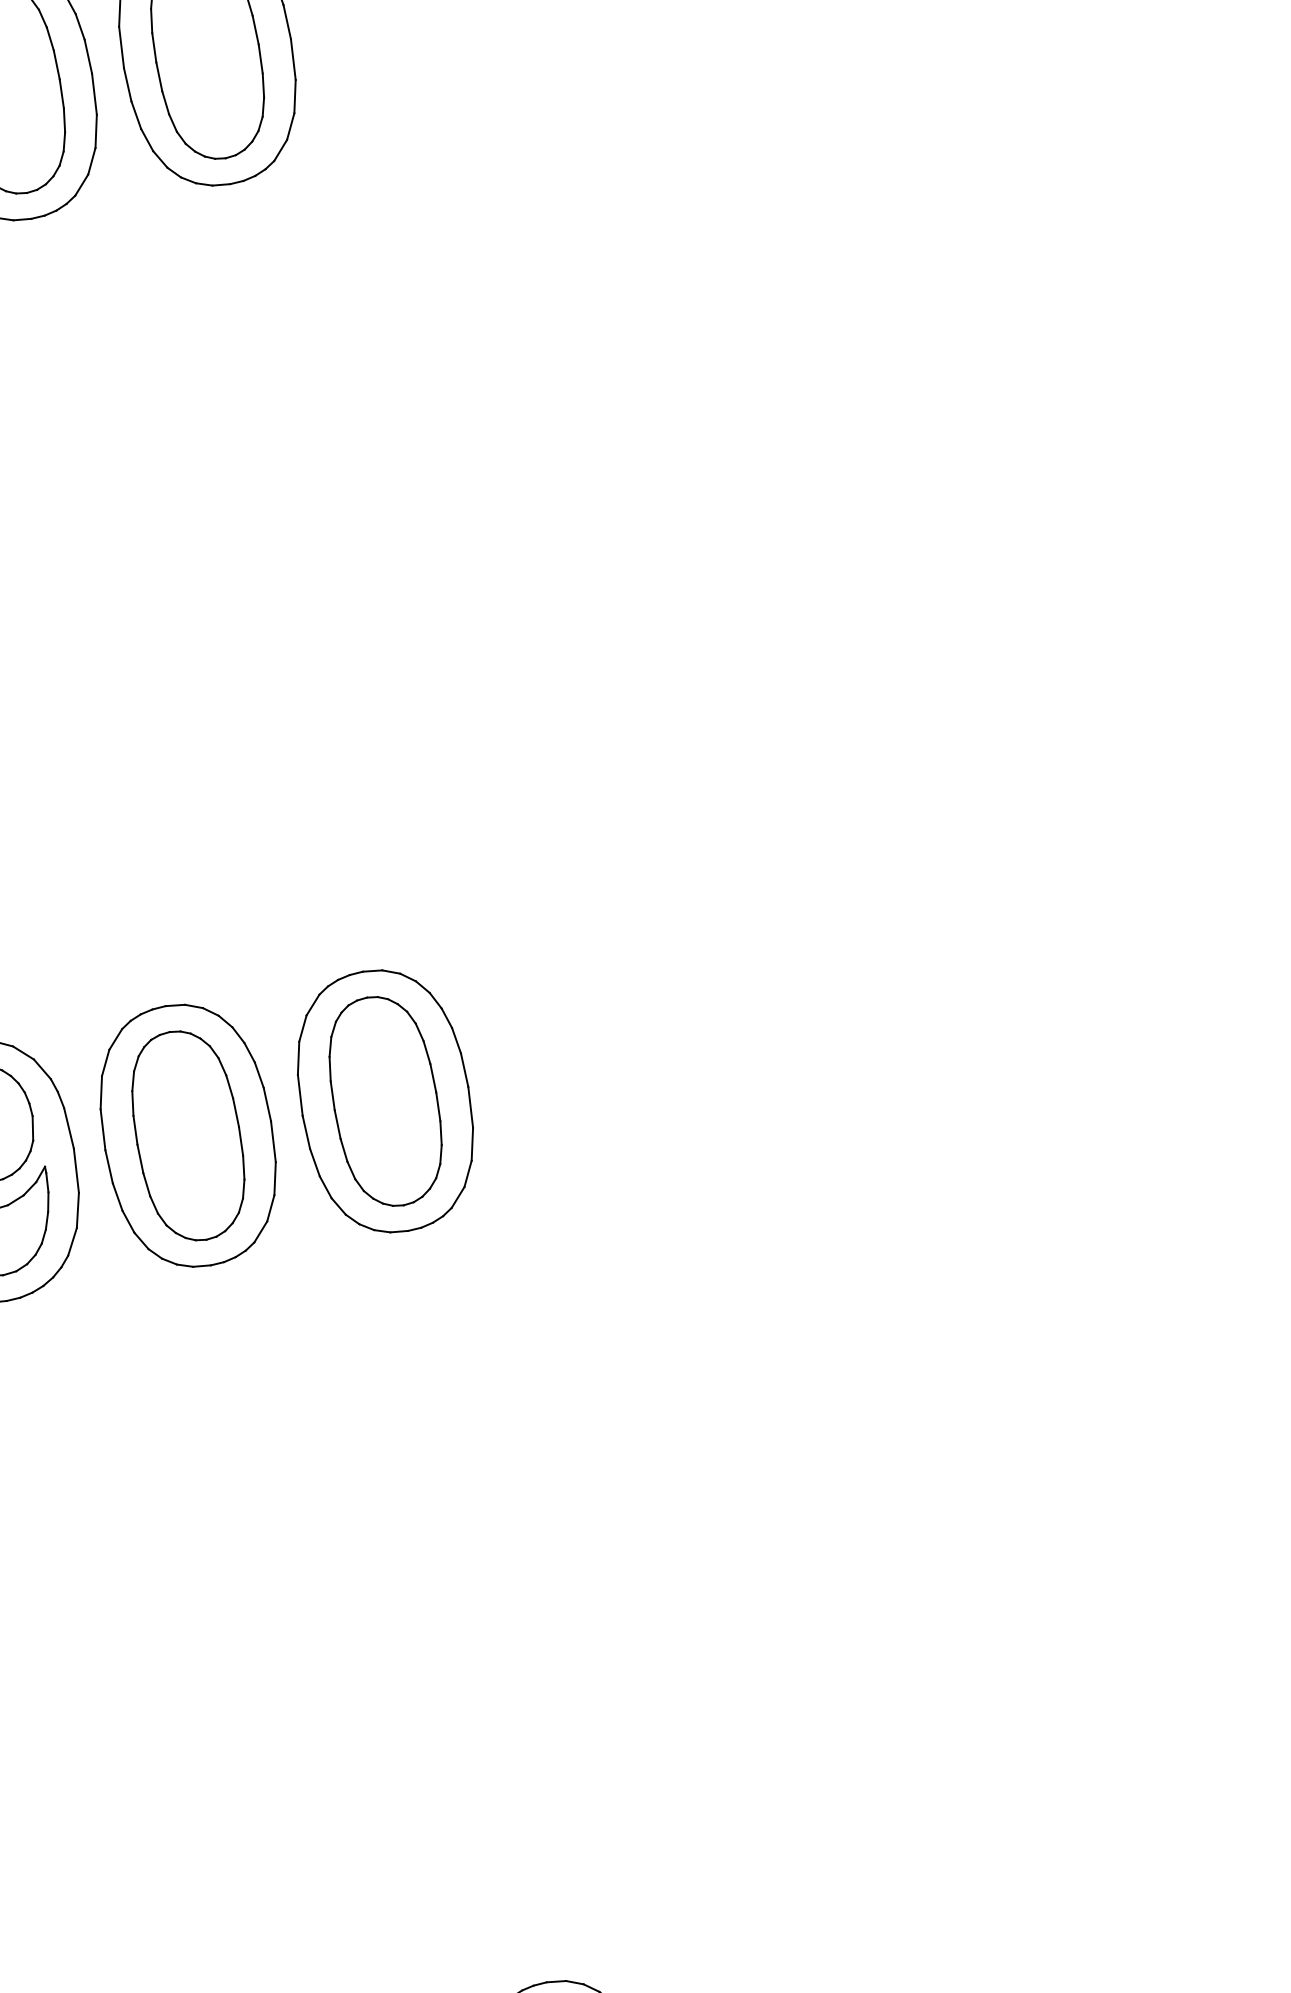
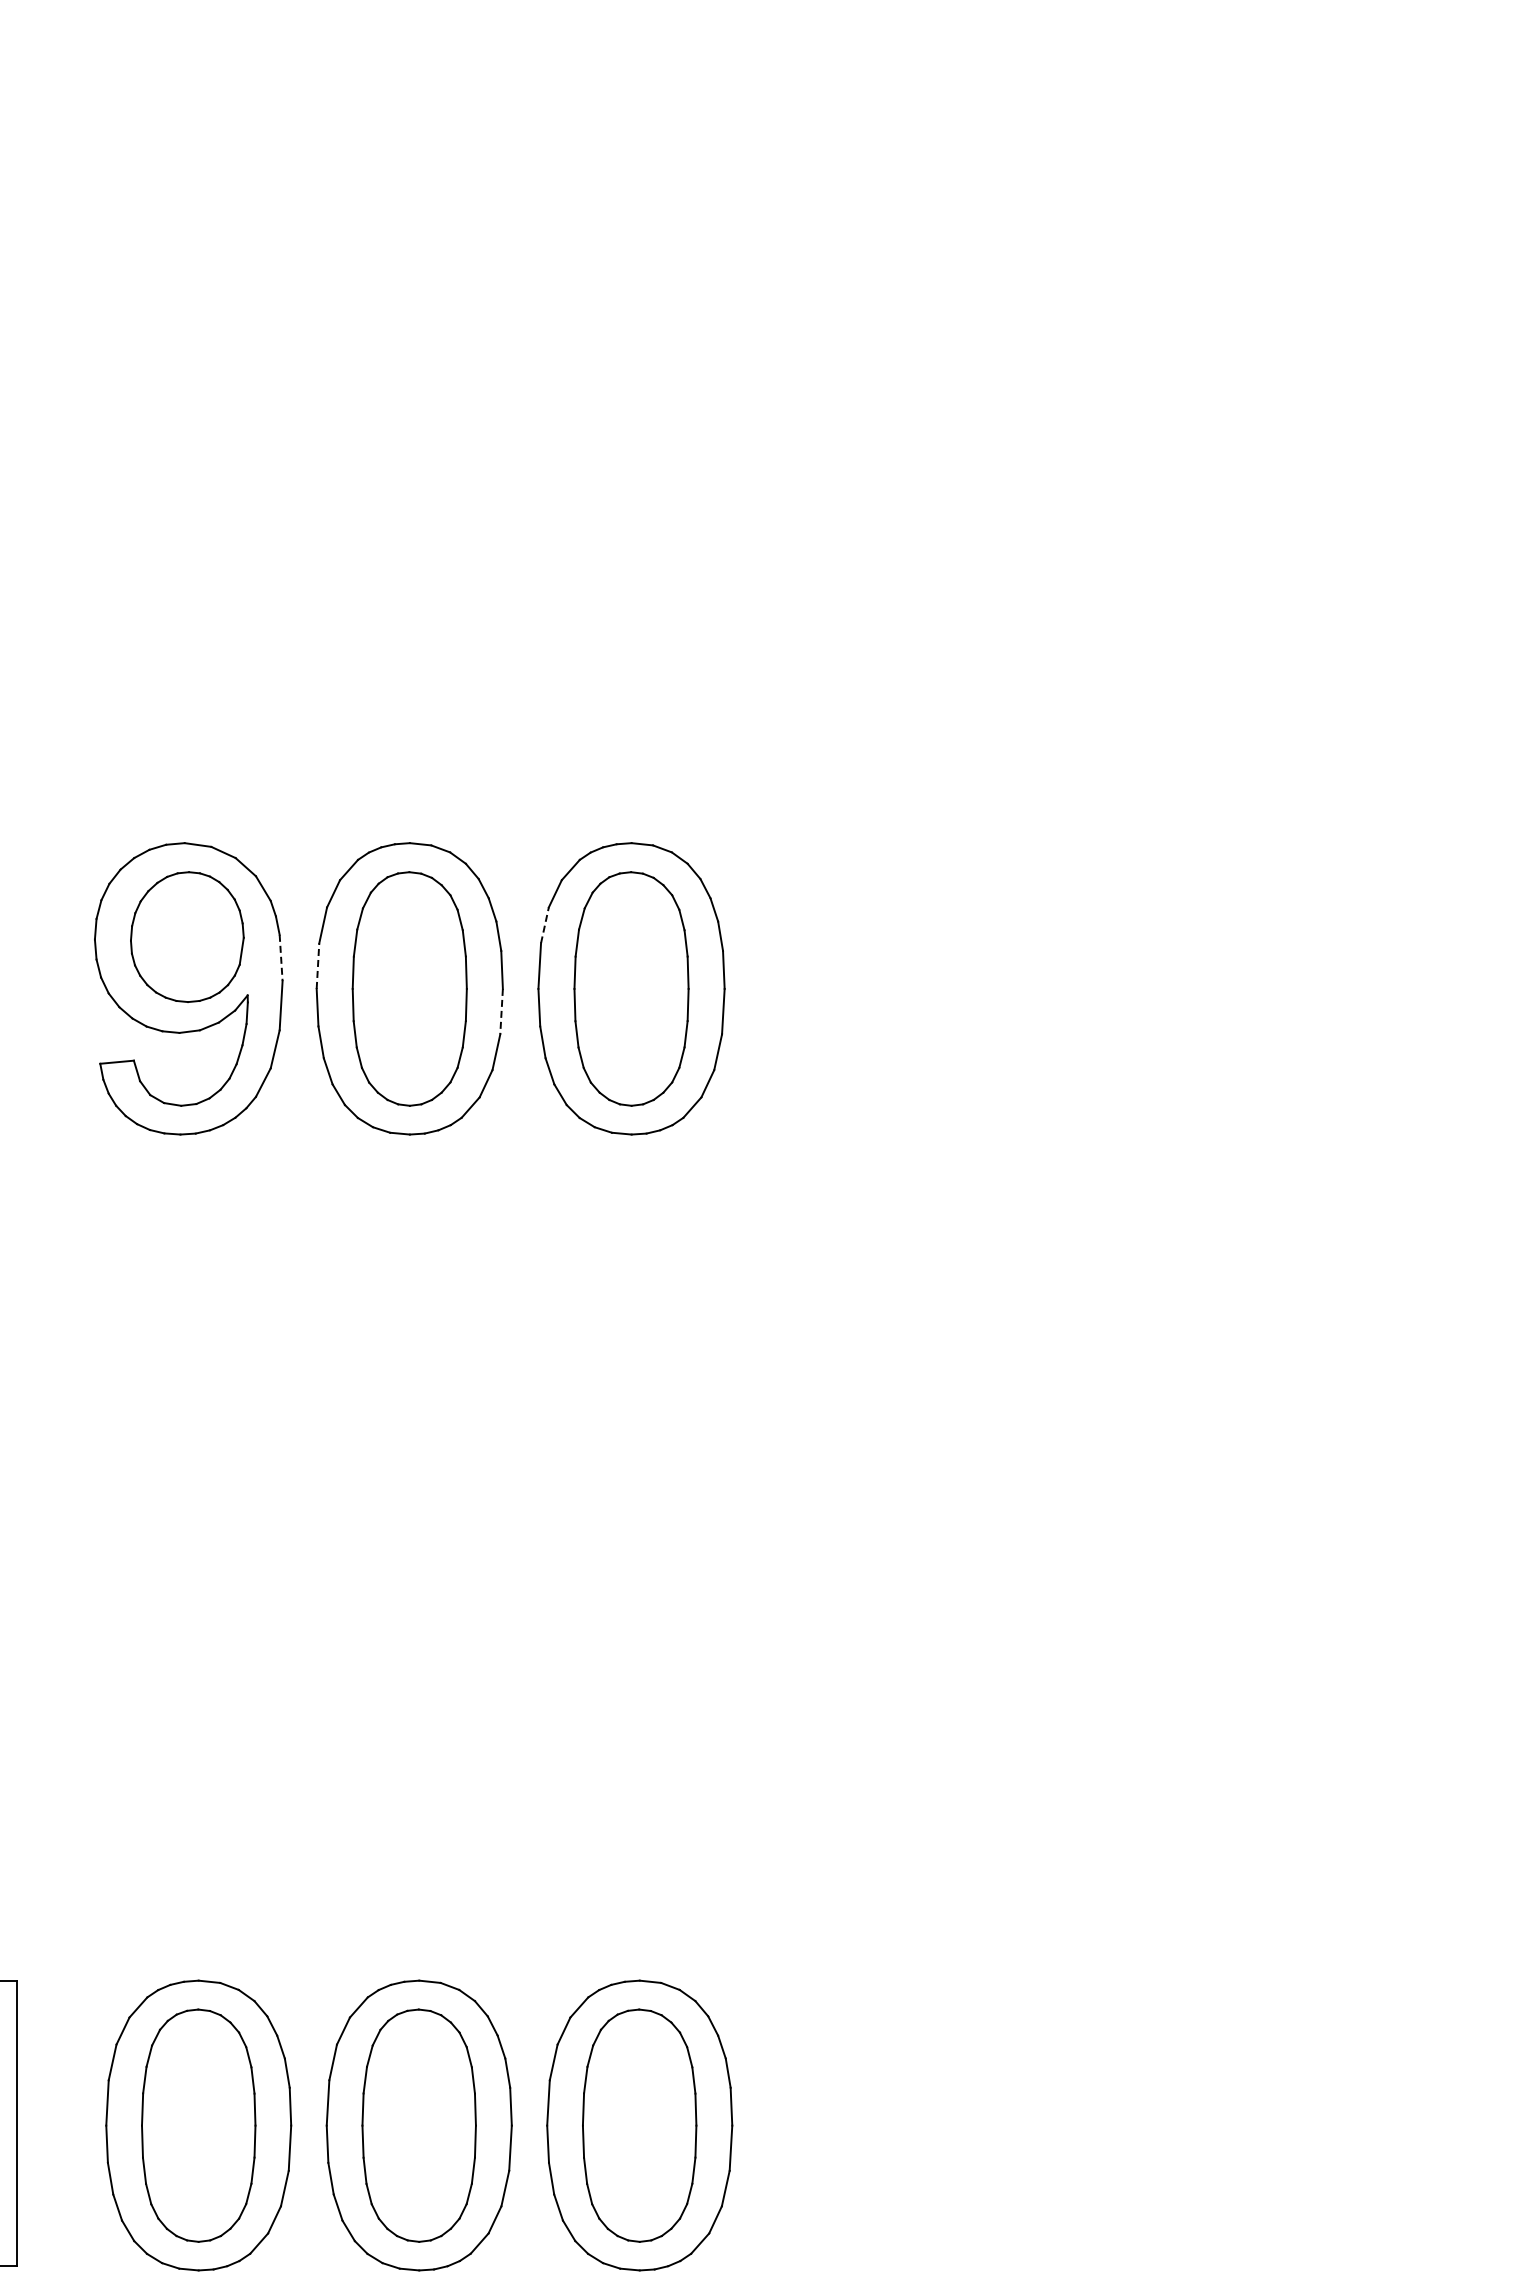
line: (298, 1057) -> (545, 924), solid -> dashed
line: (69, 1128) -> (281, 958), solid -> dashed
line: (102, 1130) -> (317, 966), solid -> dashed
line: (273, 1141) -> (501, 1011), solid -> dashed

